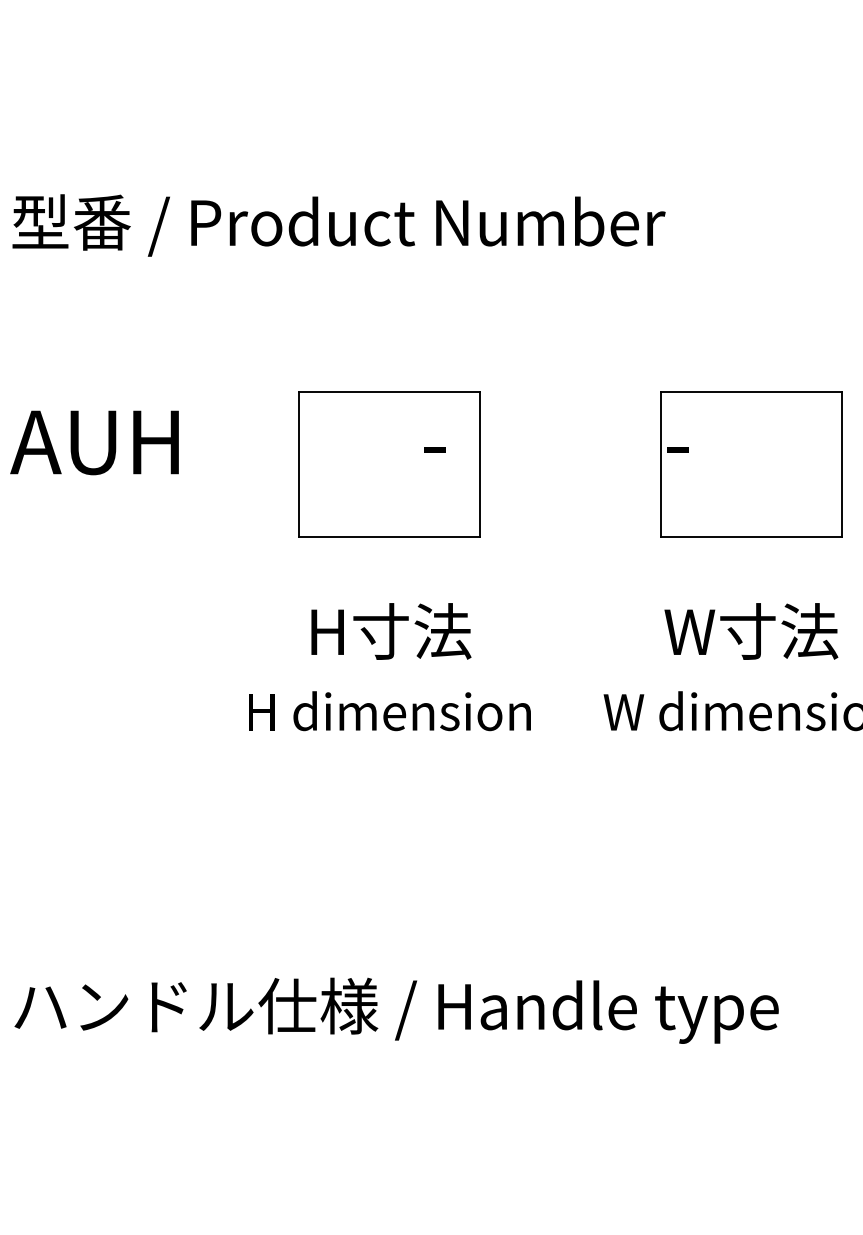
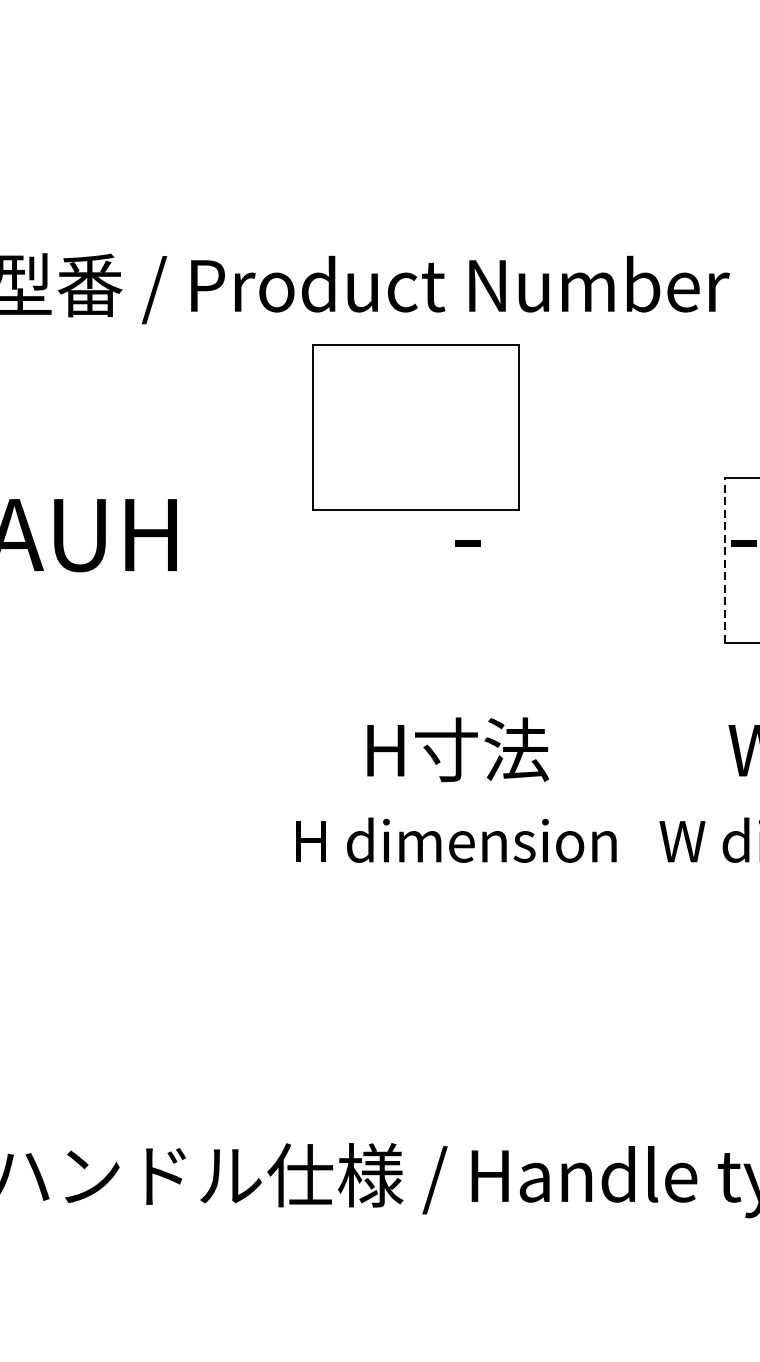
part: (389, 464) -> (416, 427), moved
line: (661, 464) -> (725, 560), solid -> dashed
text: (389, 667) -> (455, 790), moved

